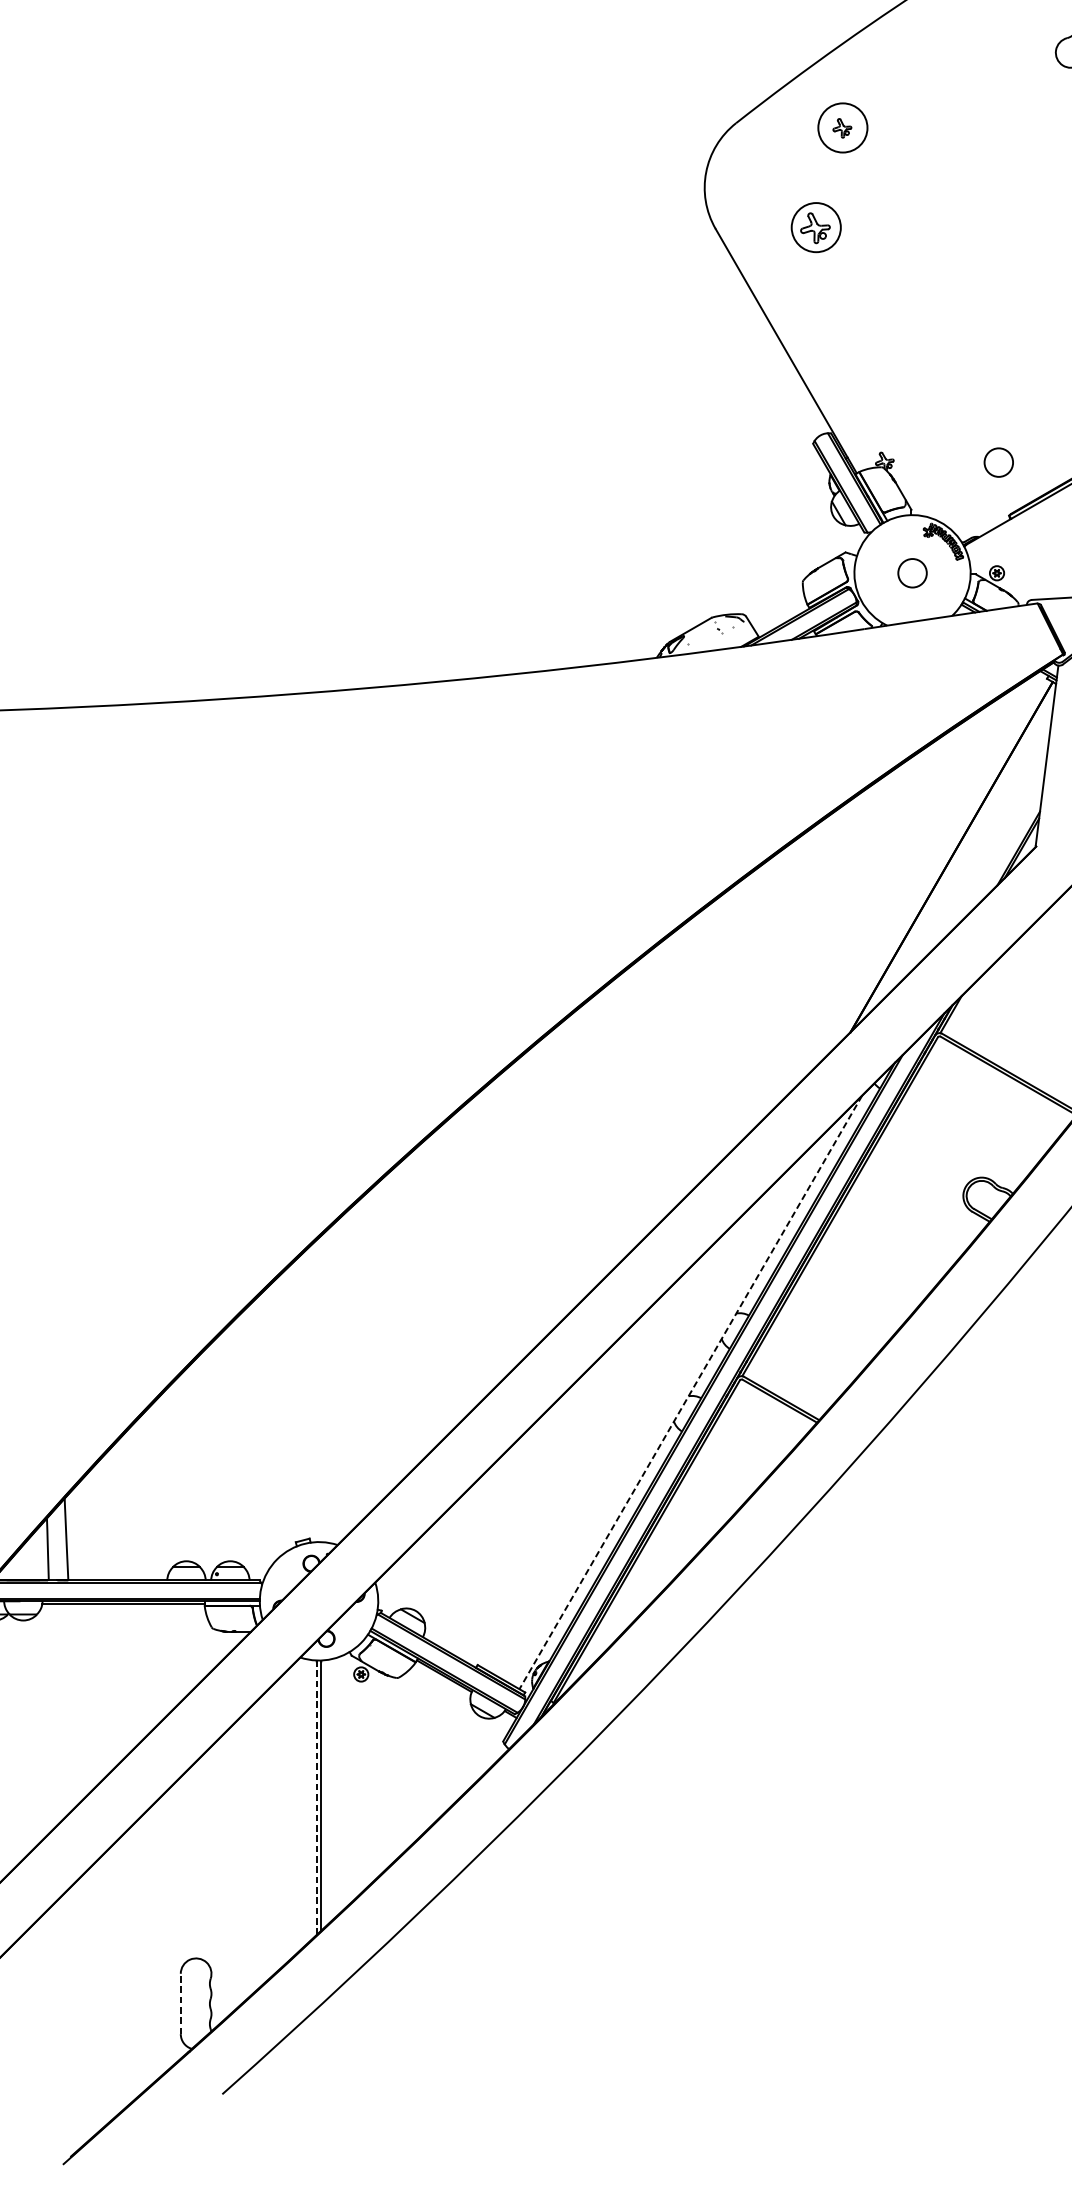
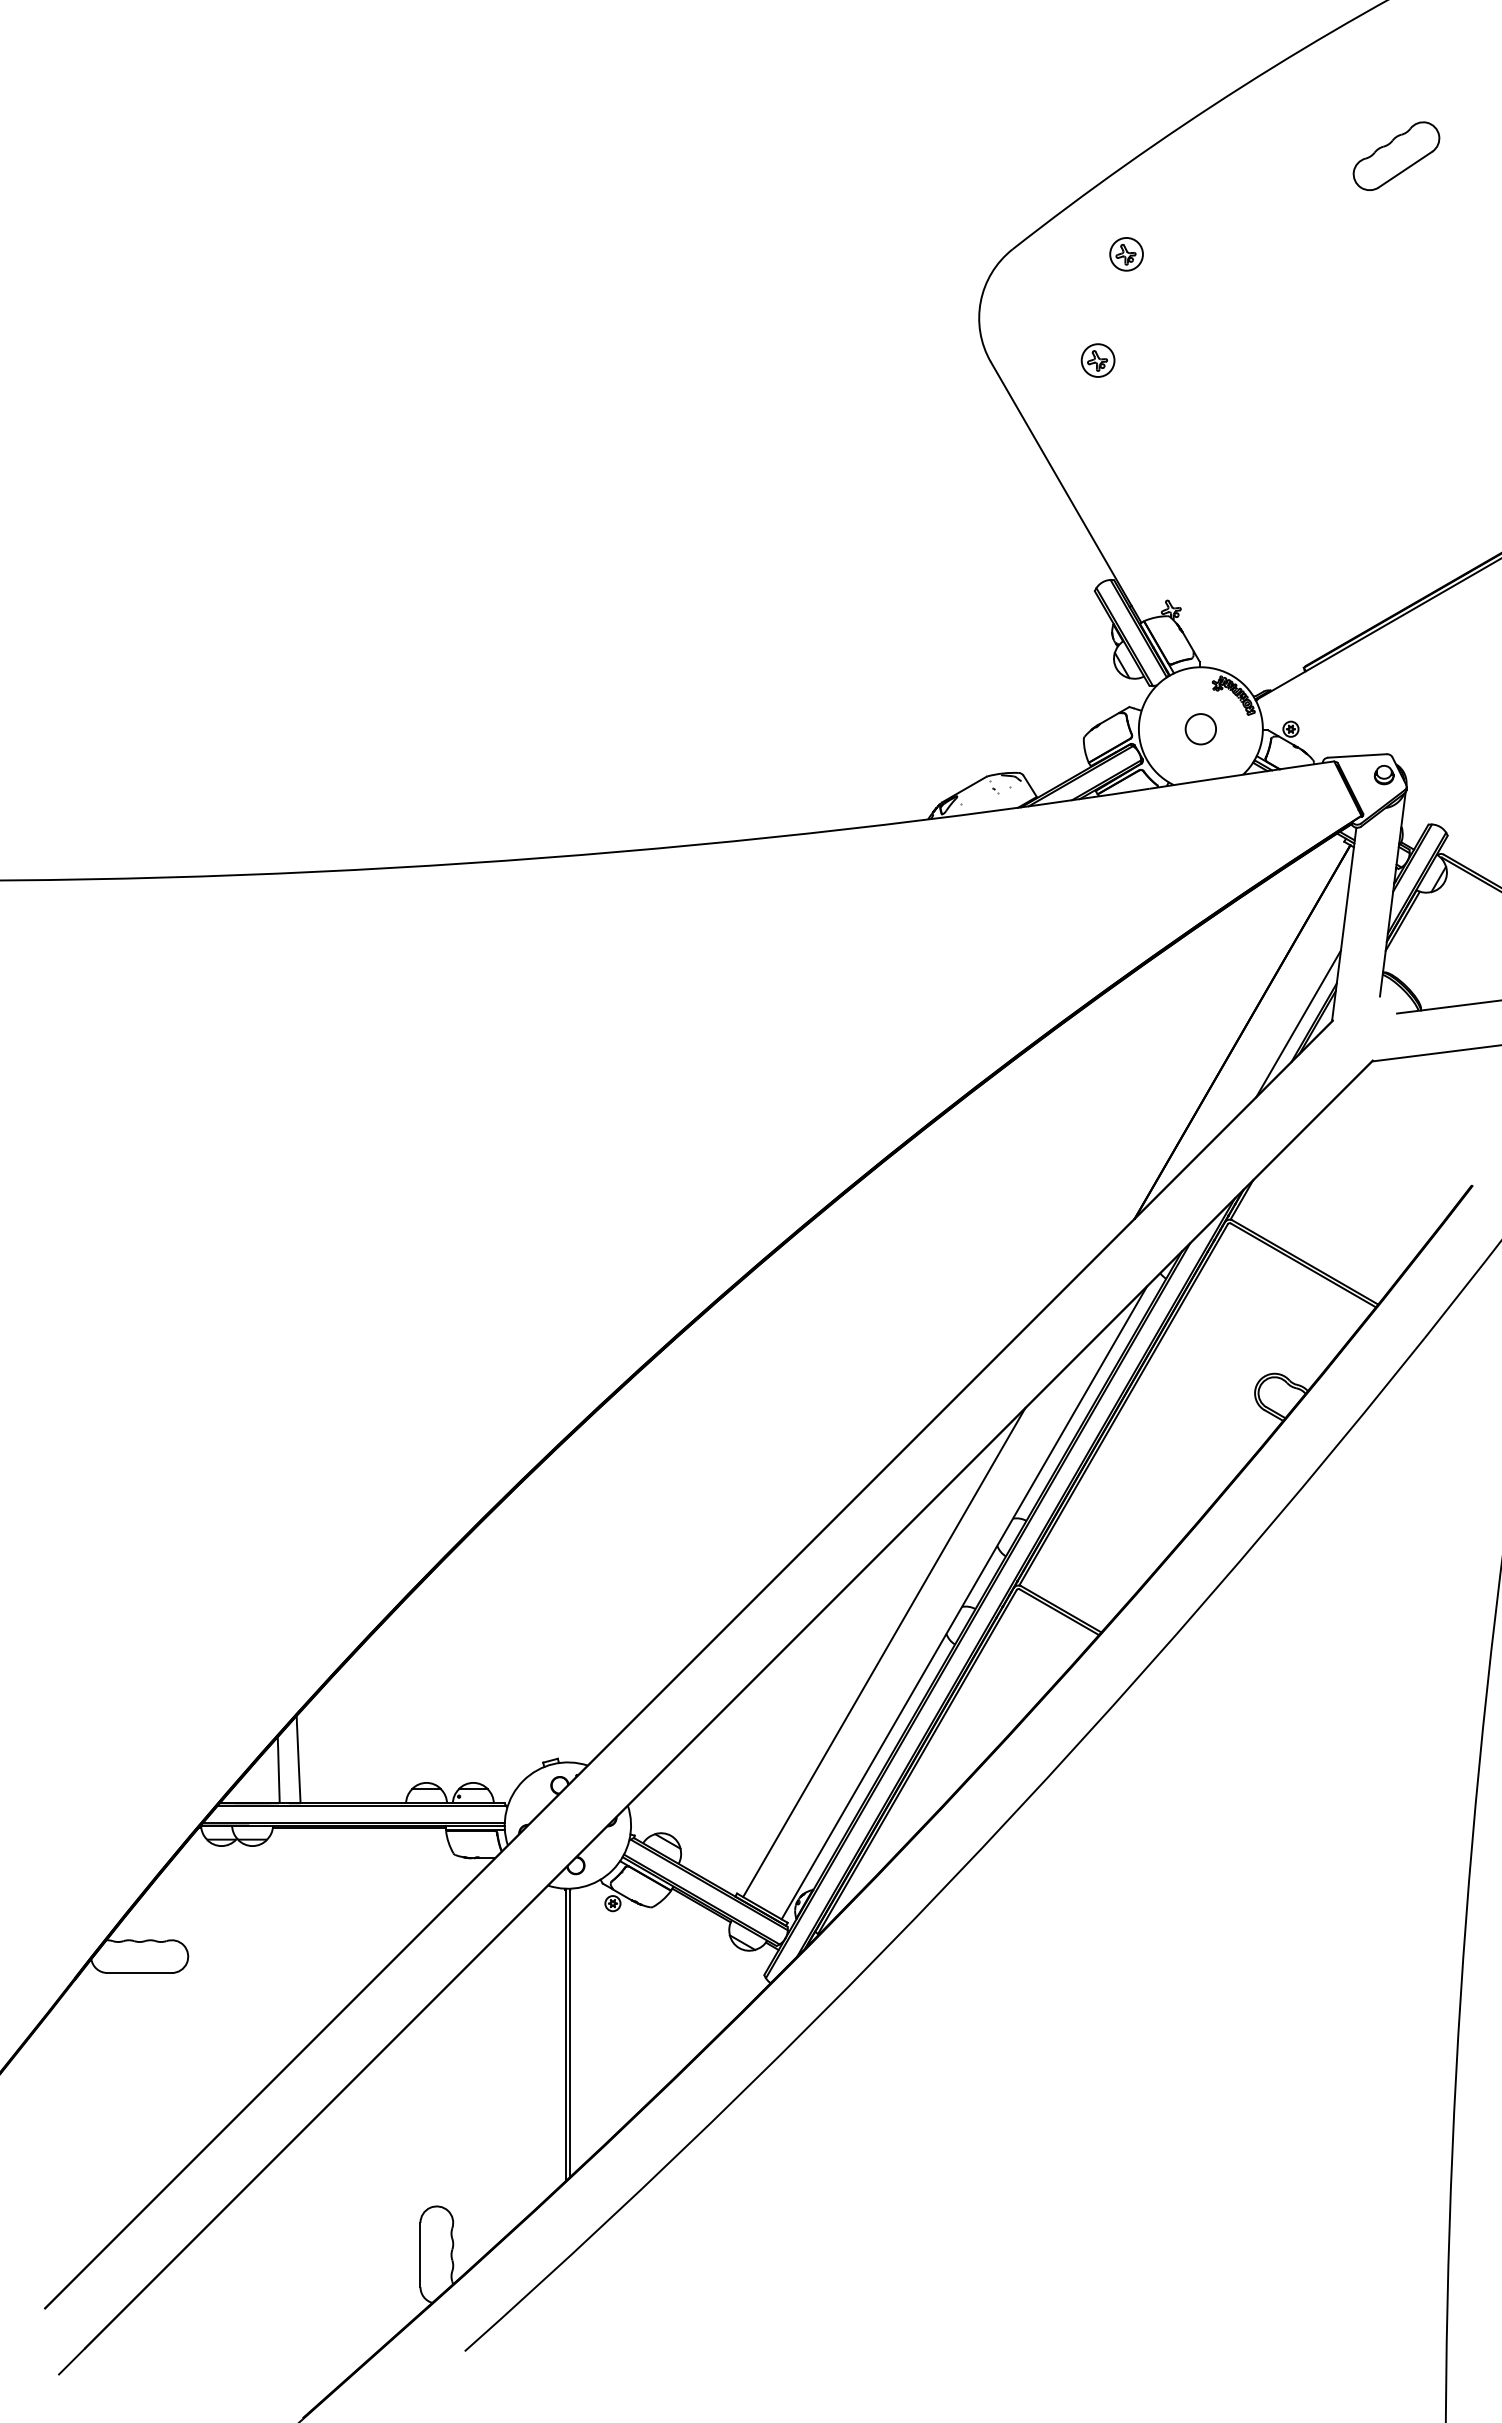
circle: (842, 127) -> (1126, 253), size x0.62
part: (815, 227) -> (1097, 360), size x0.62
circle: (998, 462) -> (1292, 611), removed
line: (1004, 849) -> (1298, 1023), added
line: (690, 1393) -> (964, 1603), dashed -> solid
line: (615, 1439) -> (884, 1652), added
line: (316, 1797) -> (565, 2034), dashed -> solid
line: (180, 2003) -> (420, 2254), dashed -> solid

